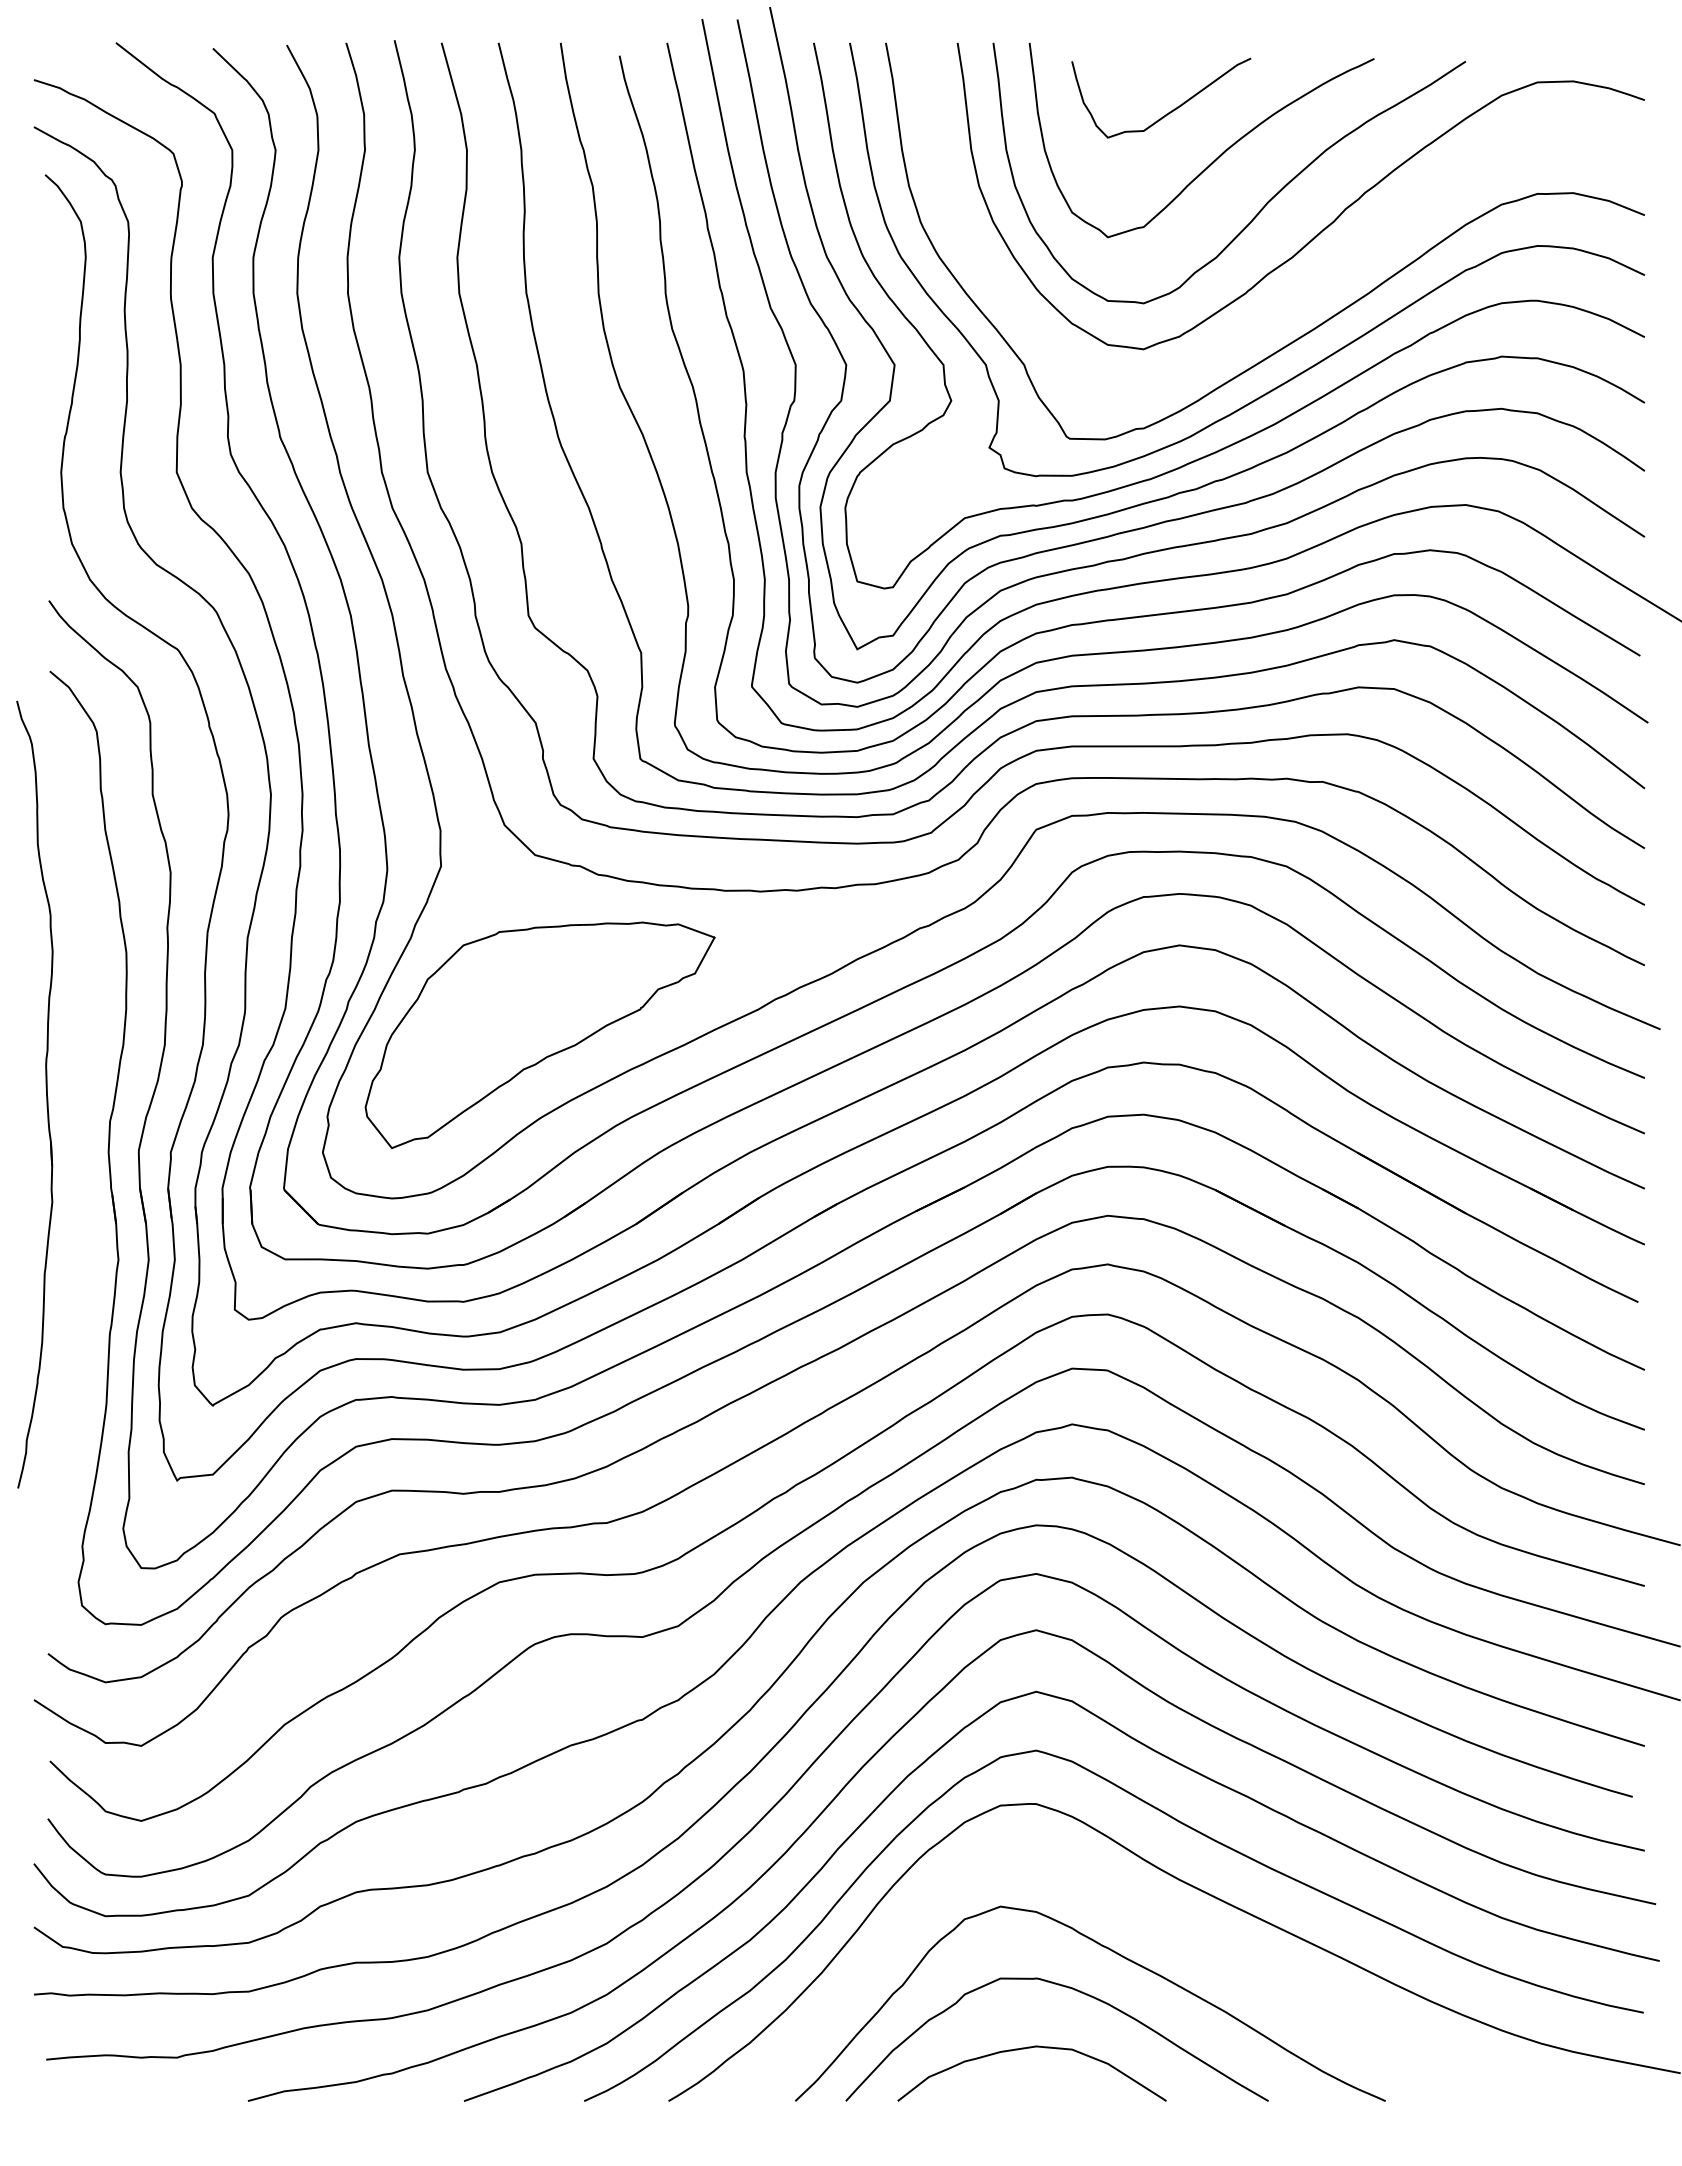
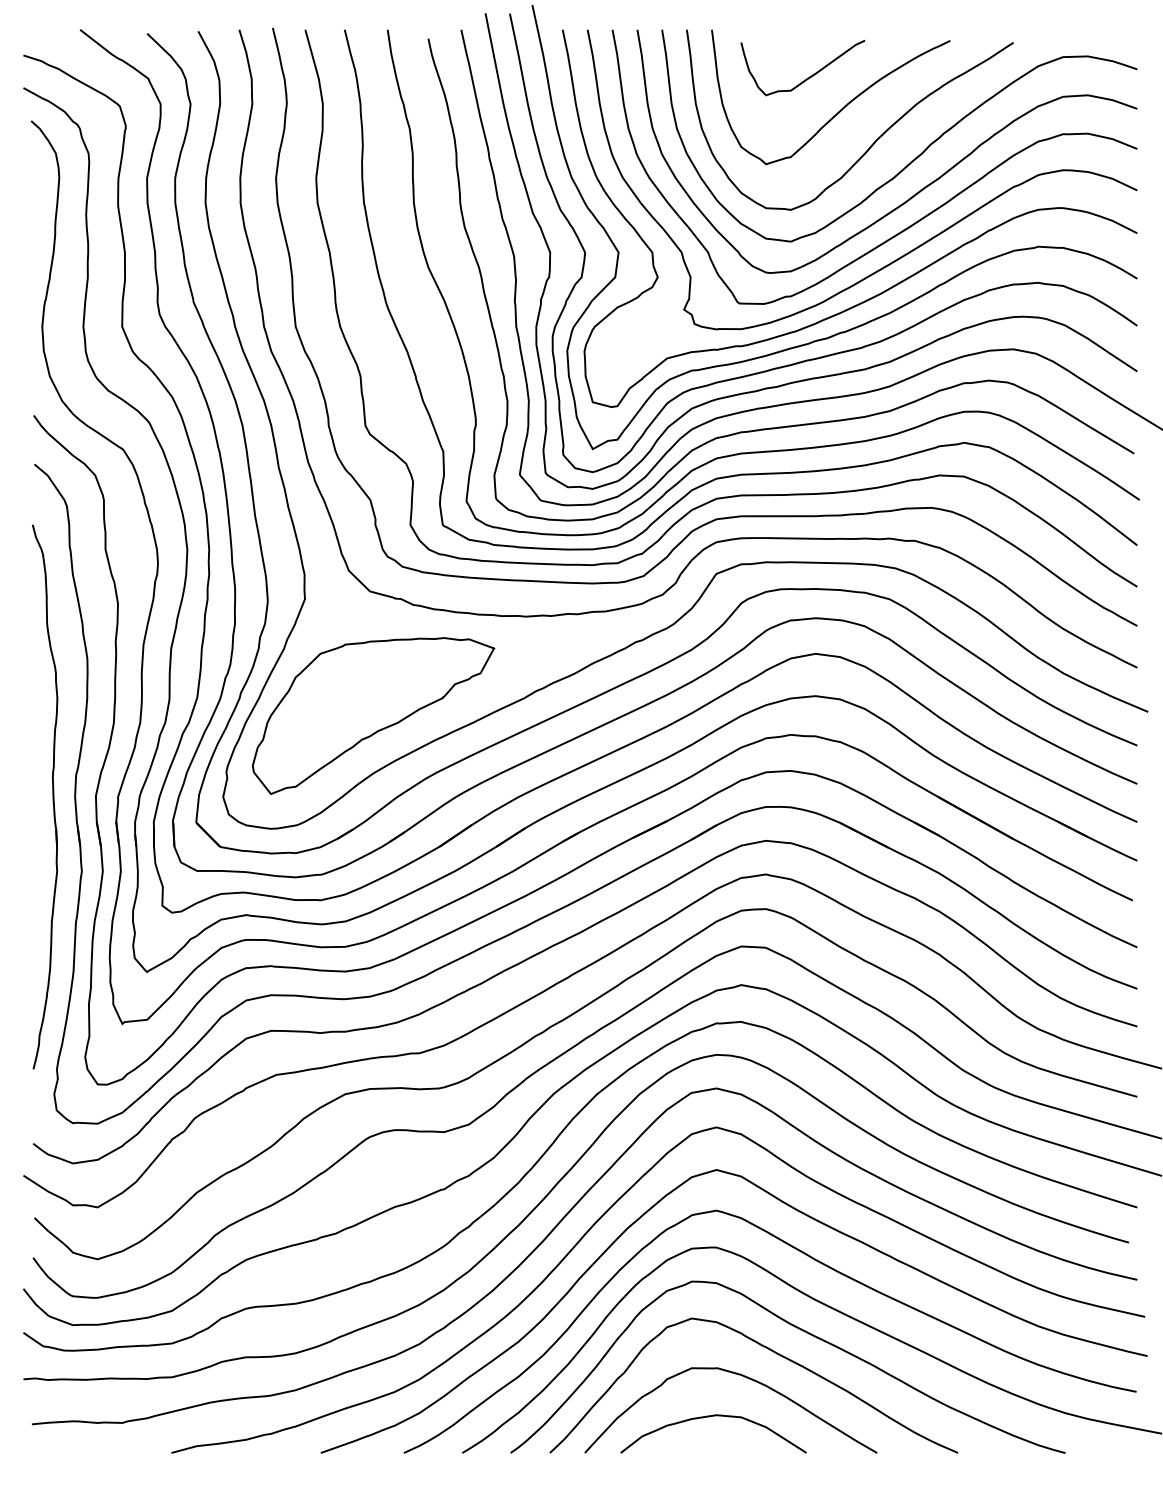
curve: (1331, 273) -> (920, 189), added
part: (45, 1093) -> (52, 796), moved
curve: (1163, 1926) -> (804, 1332), added

